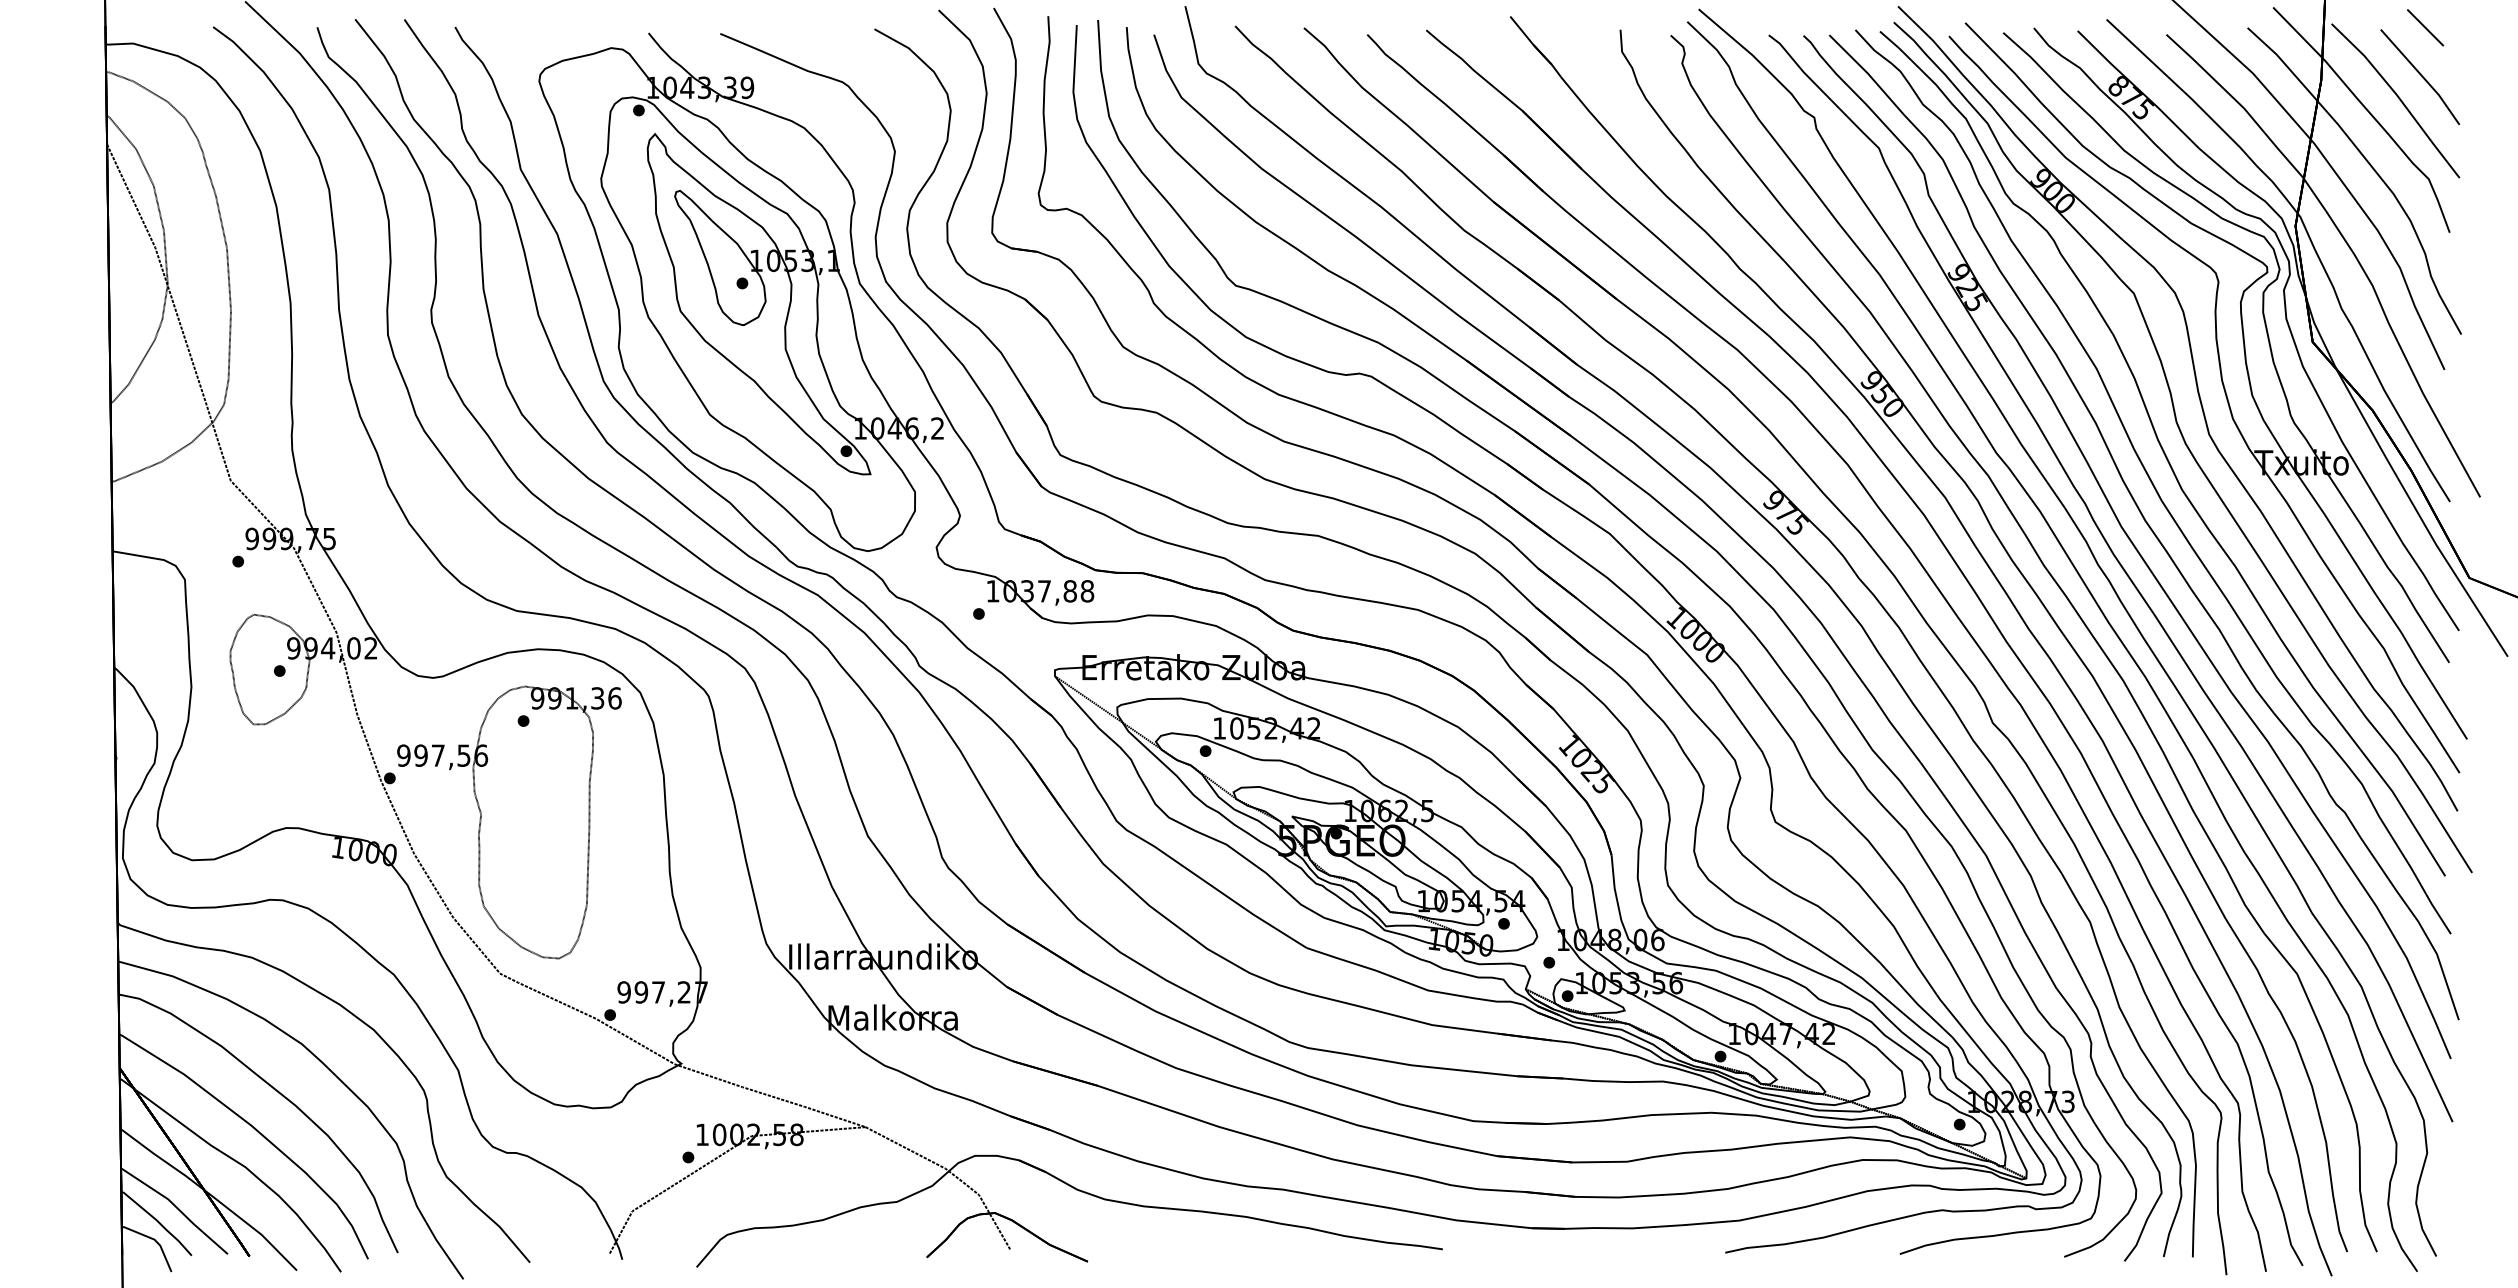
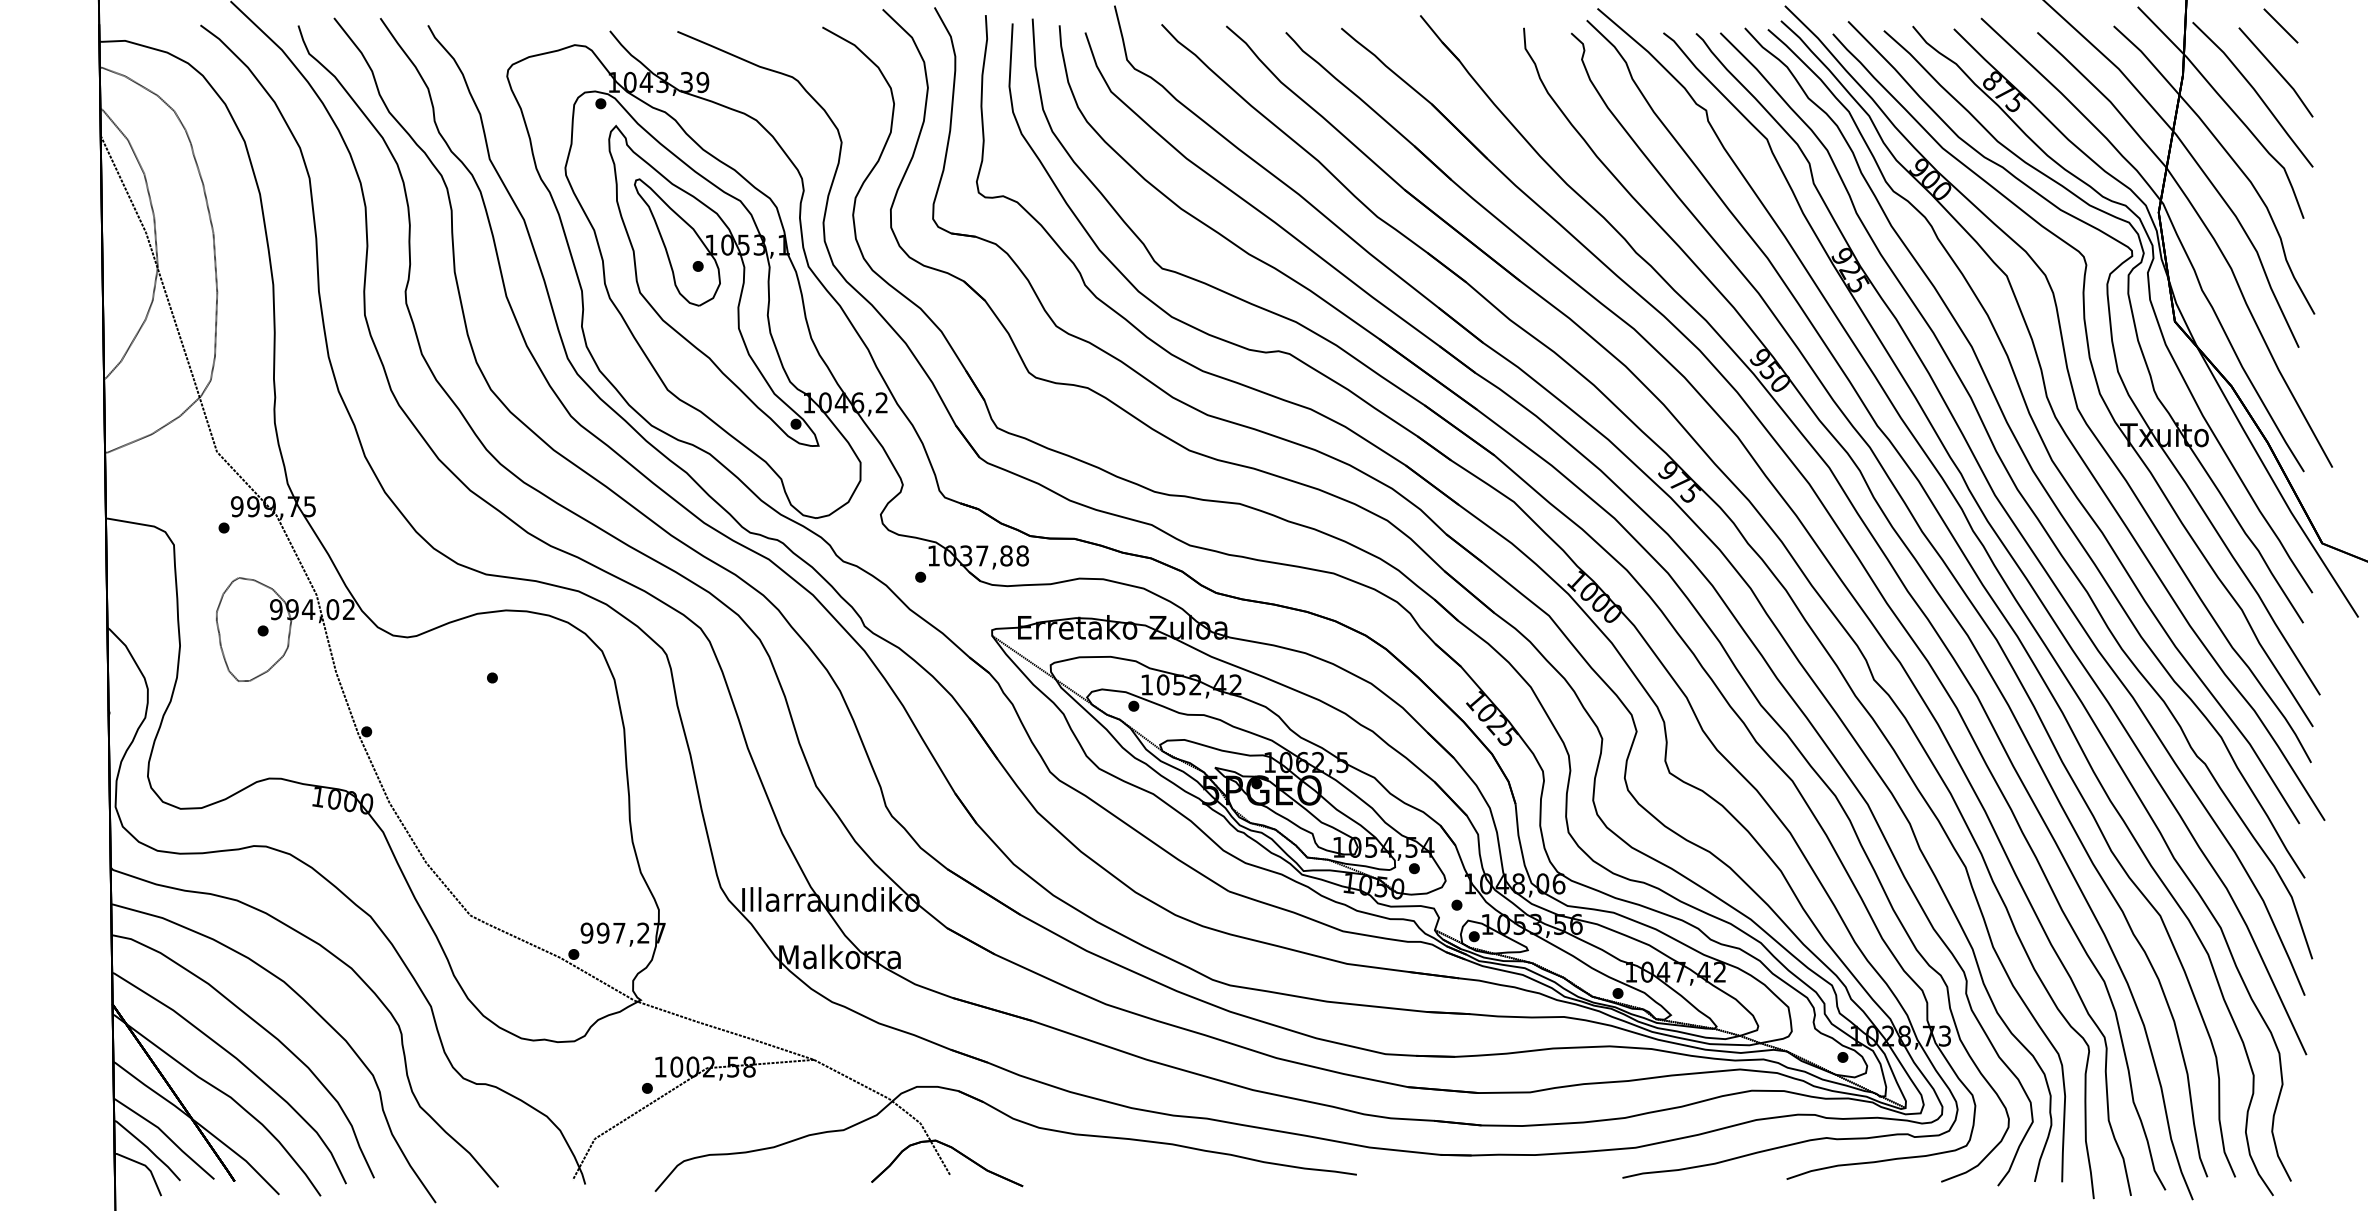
part: (509, 822) -> (479, 773), removed

